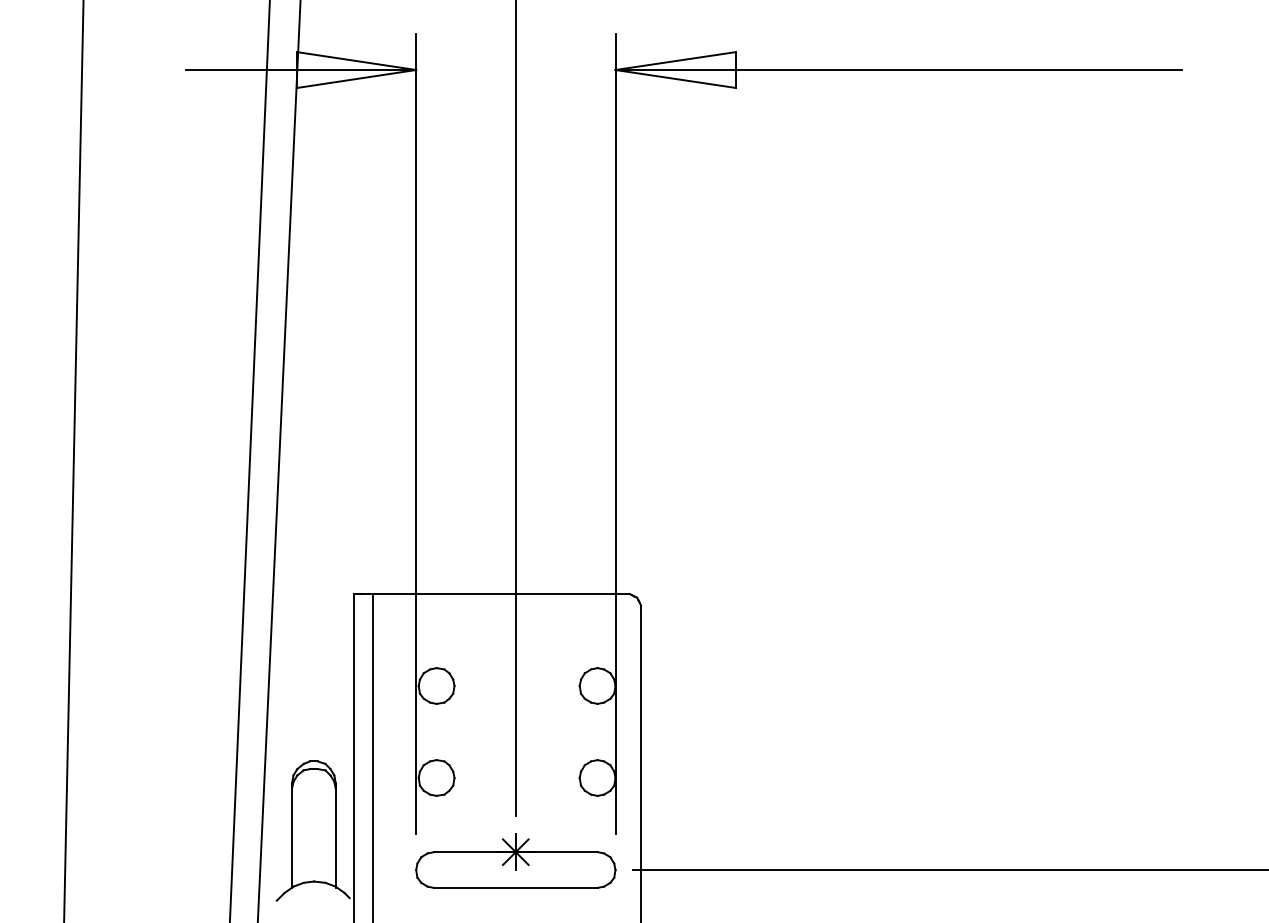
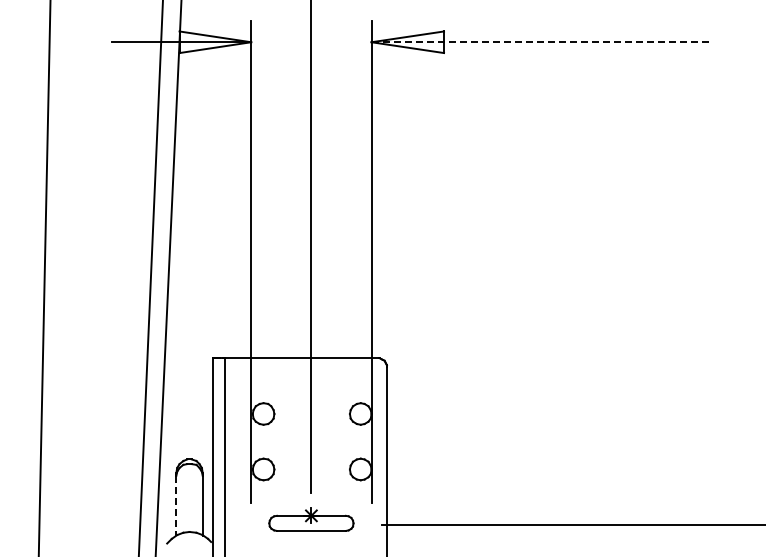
line: (898, 70) -> (542, 42), solid -> dashed
line: (292, 839) -> (176, 506), solid -> dashed
part: (516, 860) -> (311, 519), size x0.7

